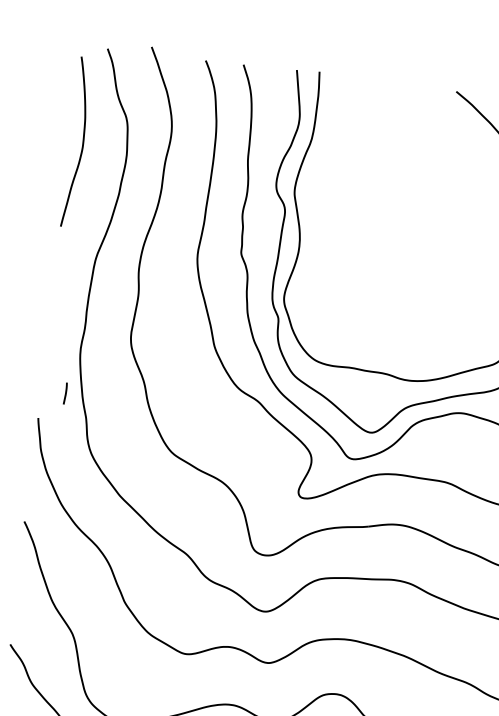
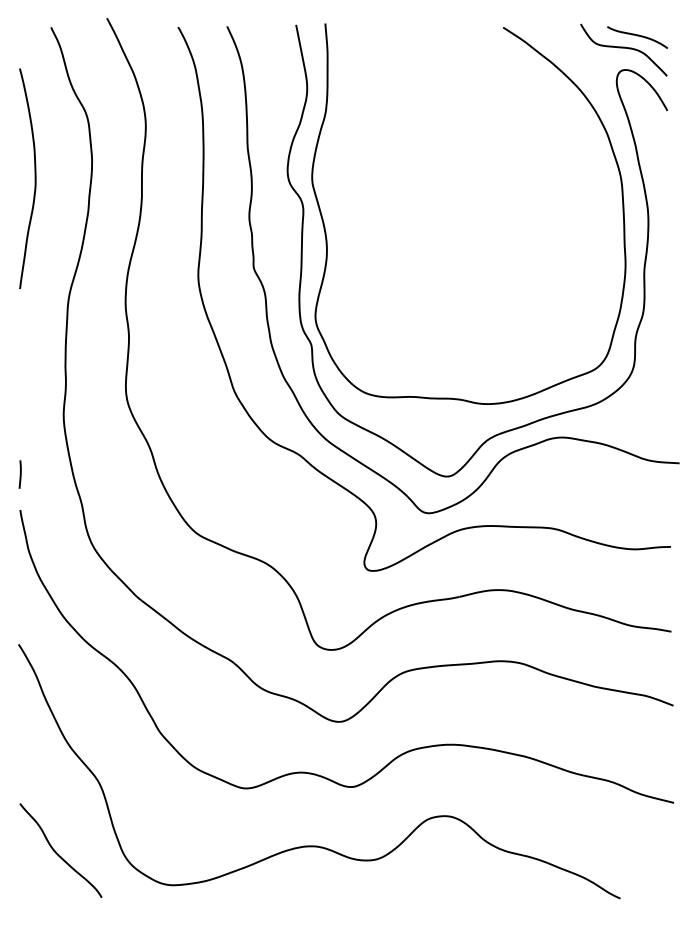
curve: (82, 142) -> (34, 178), moved
line: (64, 393) -> (19, 474), moved

